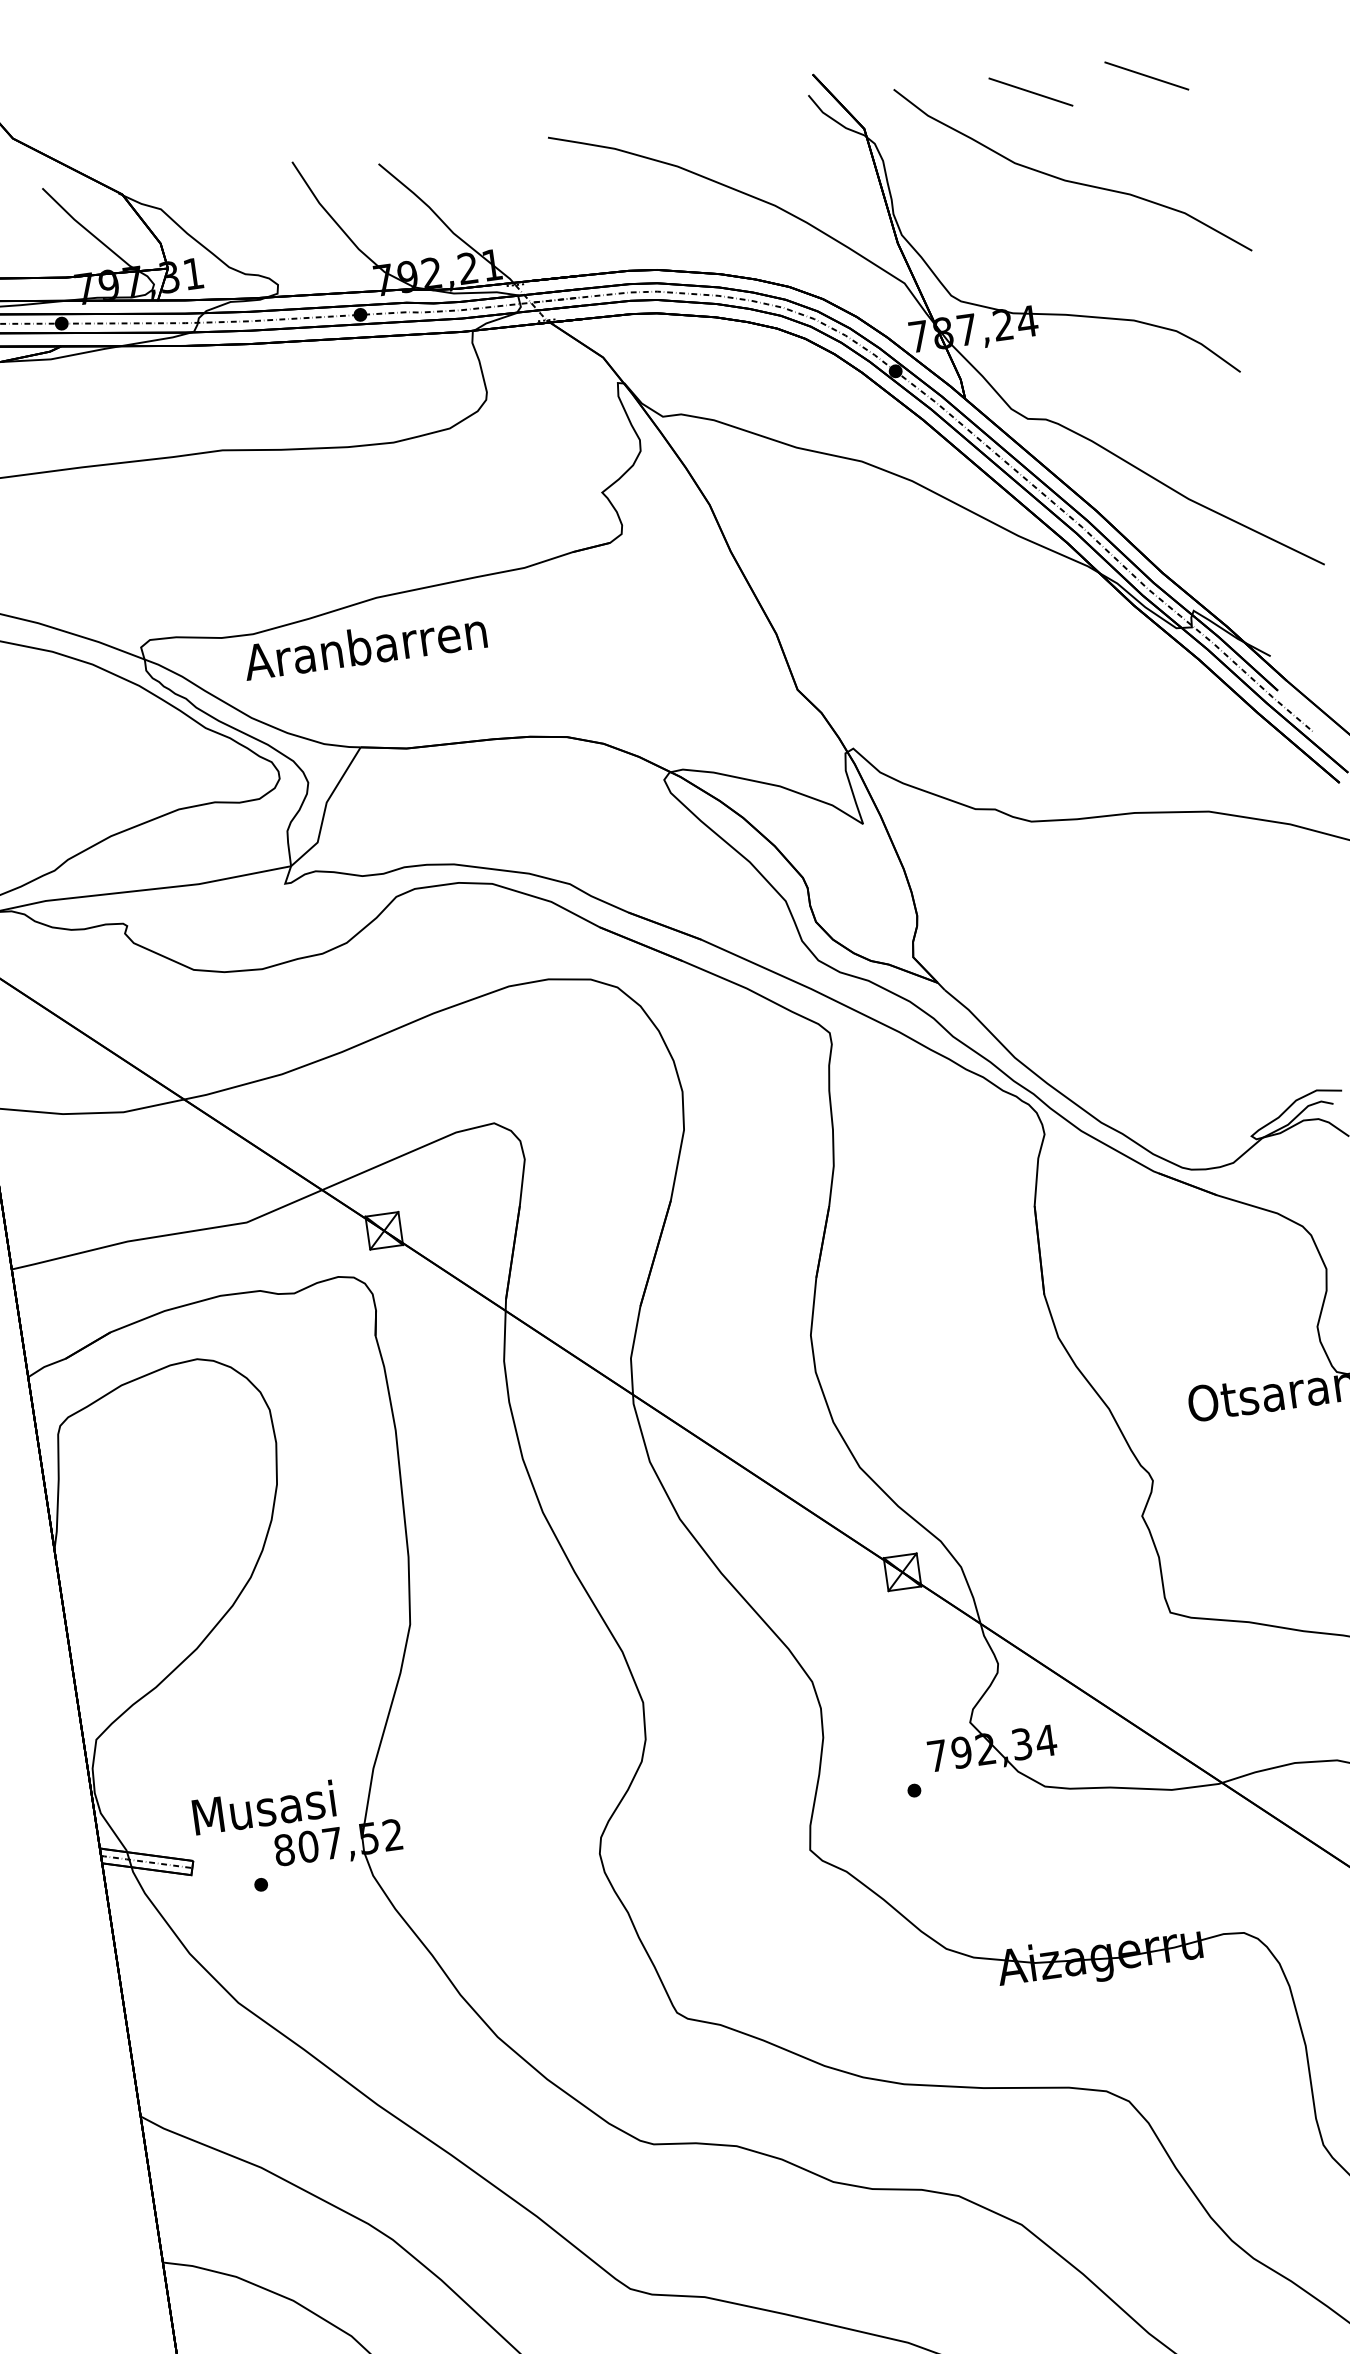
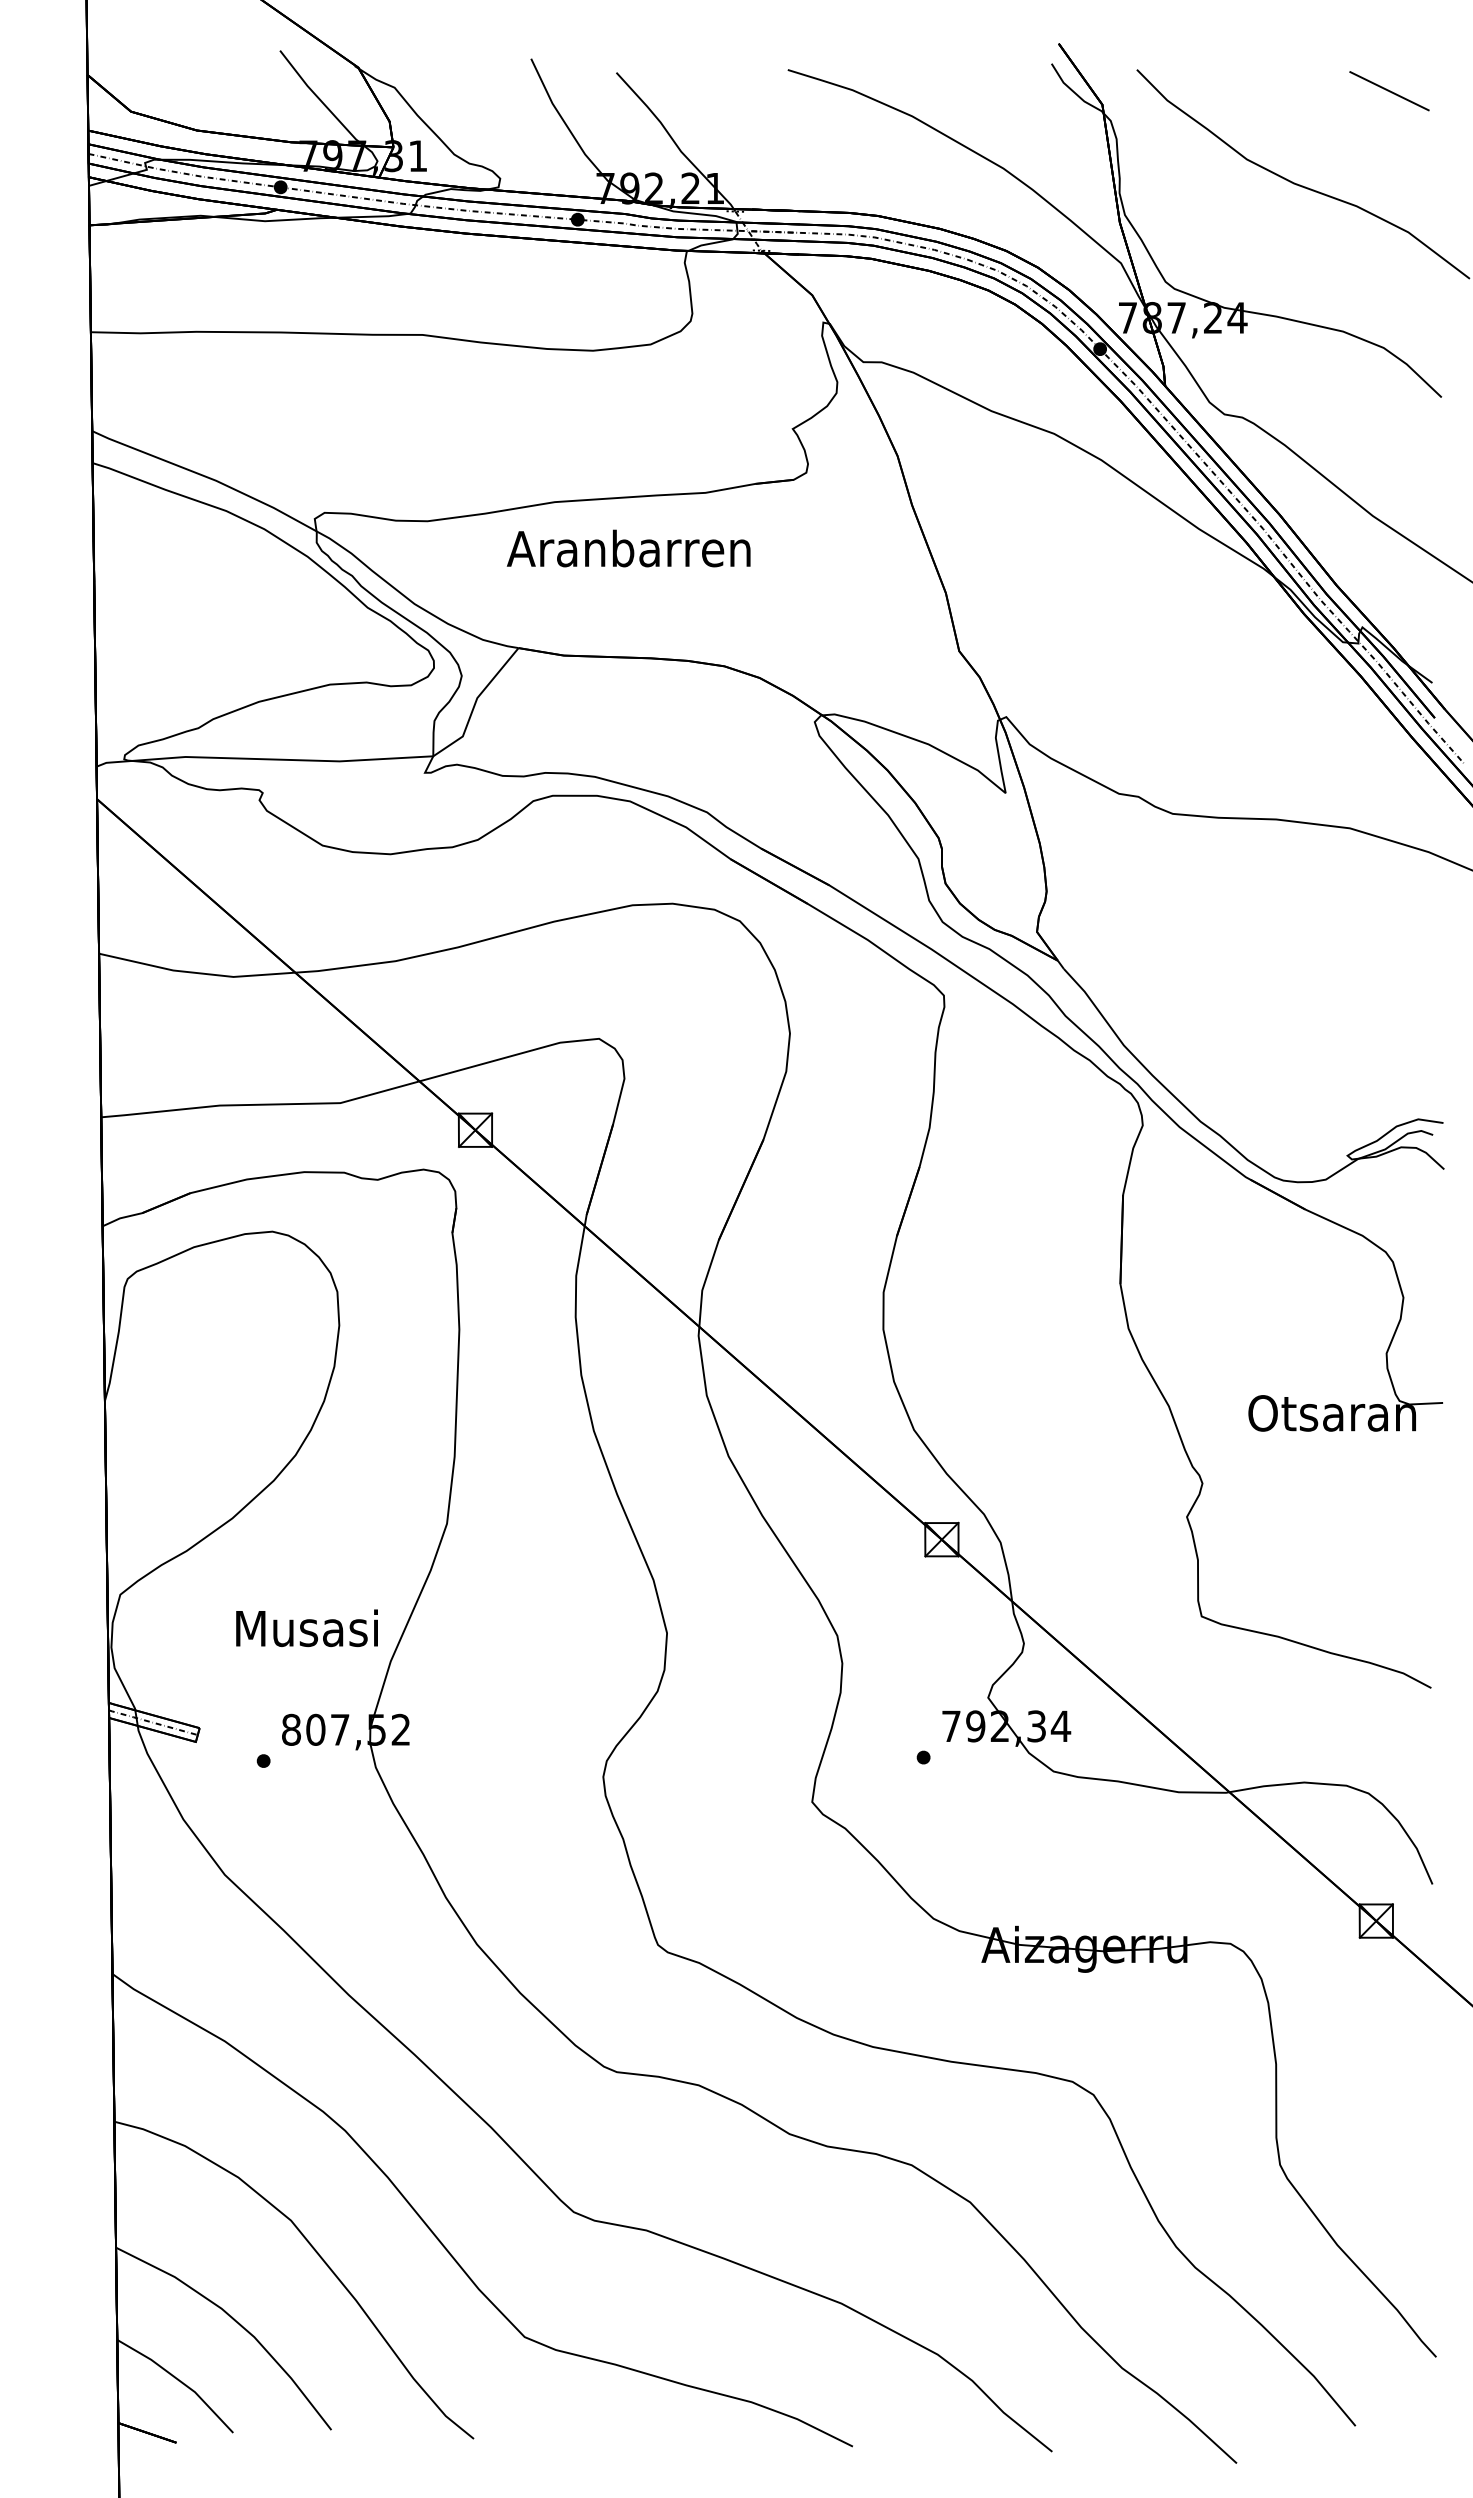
line: (1030, 92) -> (1272, 91), removed
text: (364, 646) -> (628, 548), moved
text: (263, 1808) -> (306, 1628), moved

